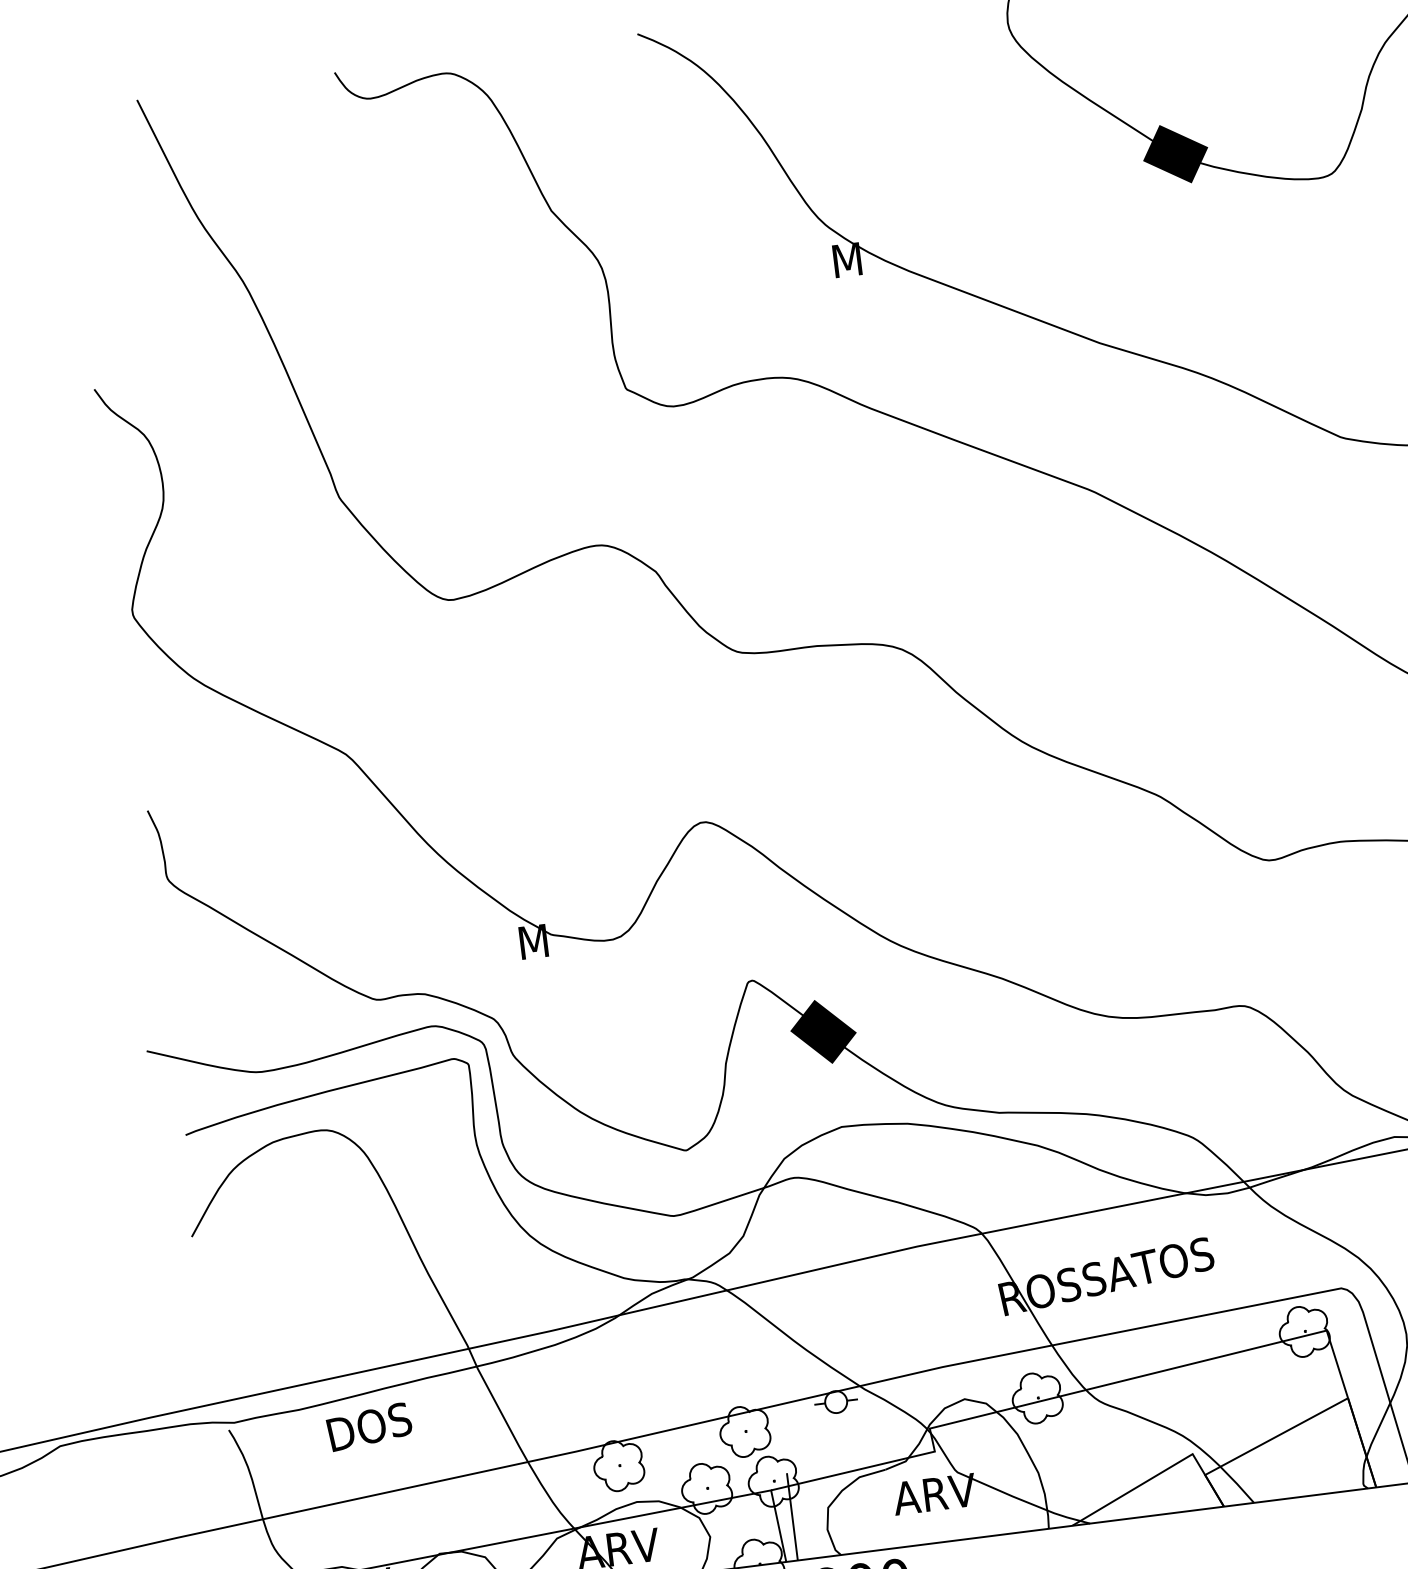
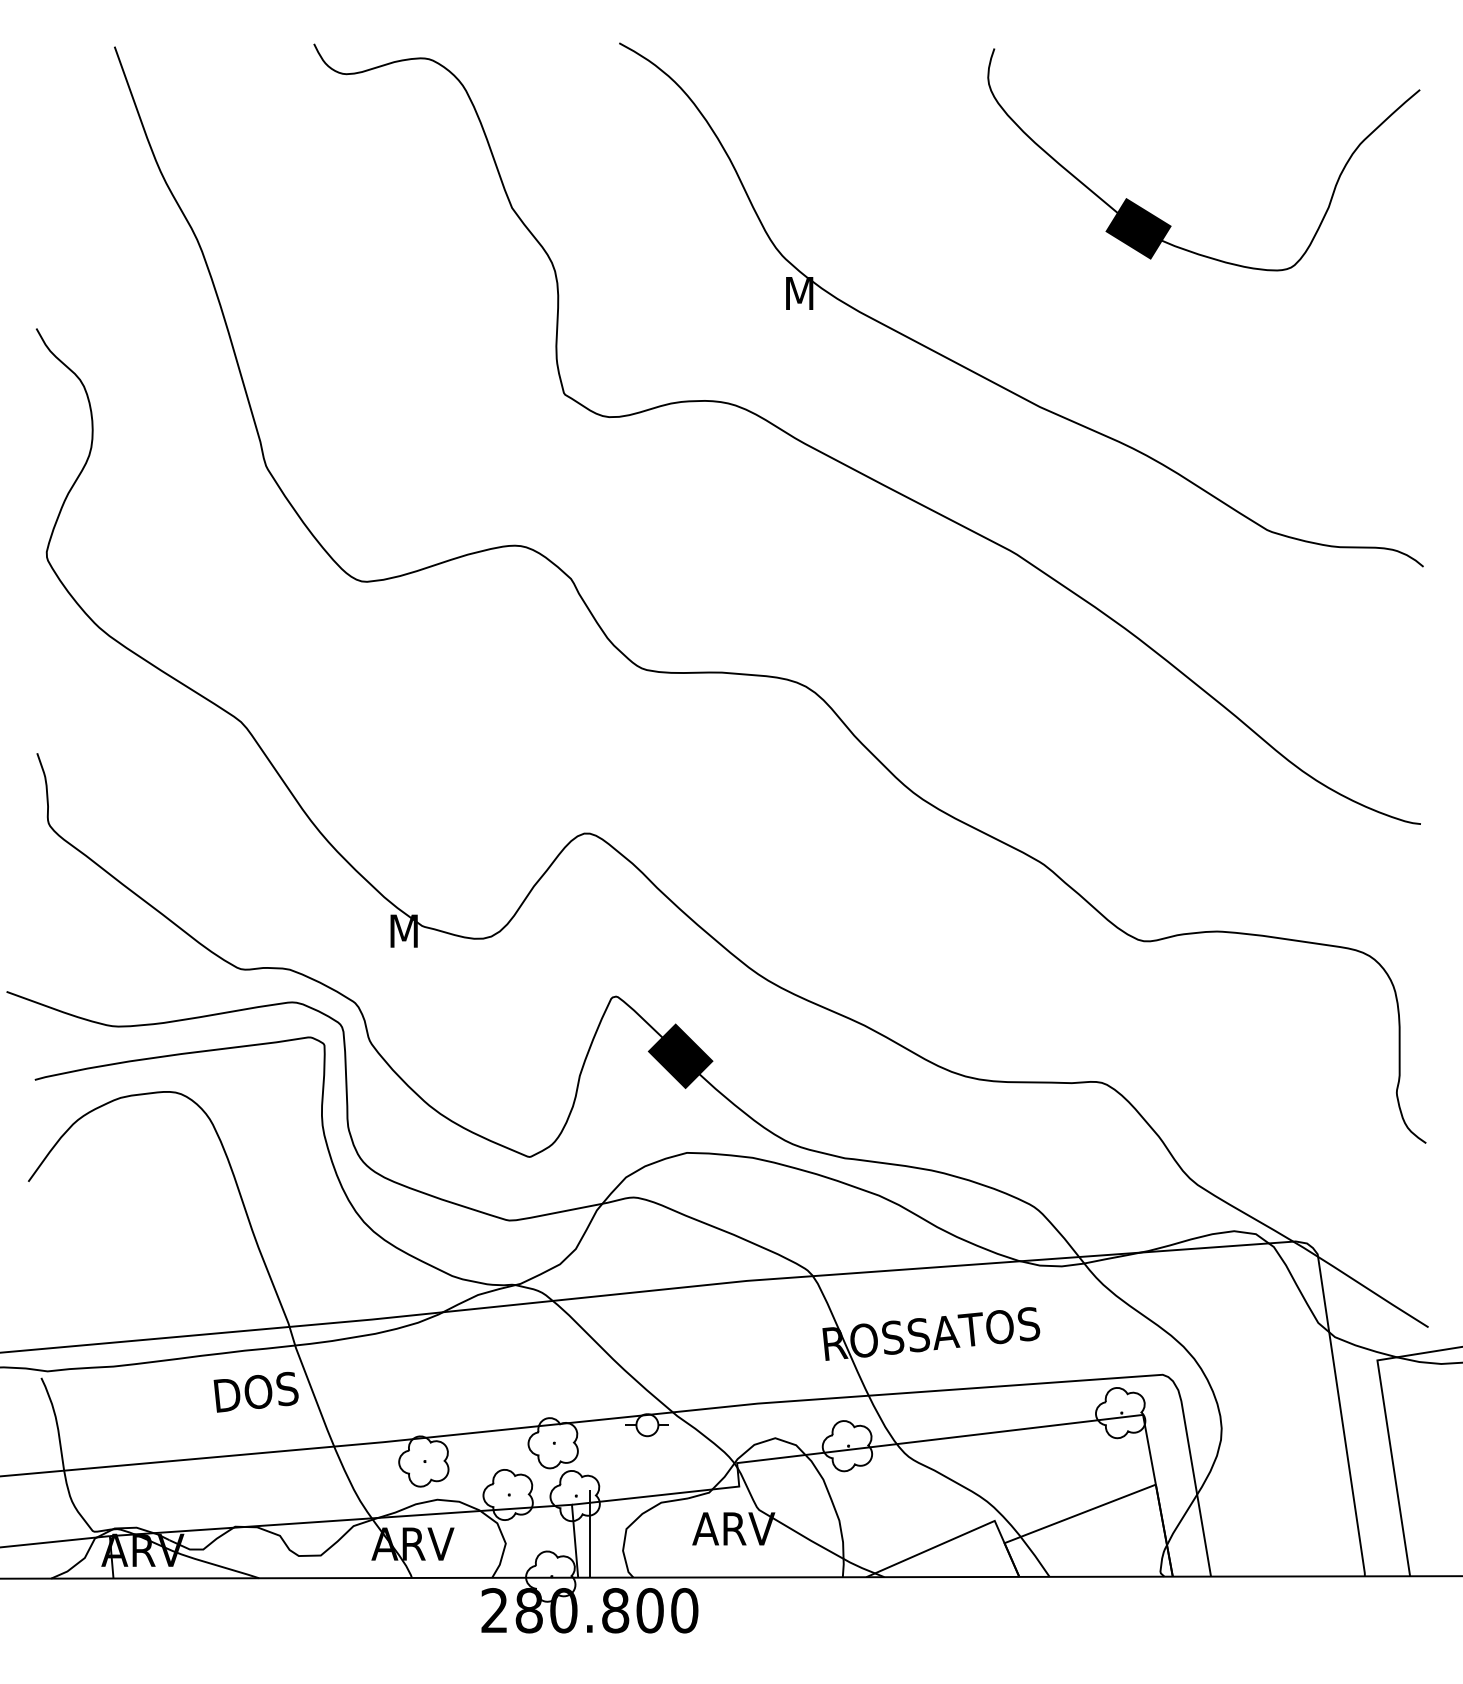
text: (368, 1427) -> (255, 1392), moved

